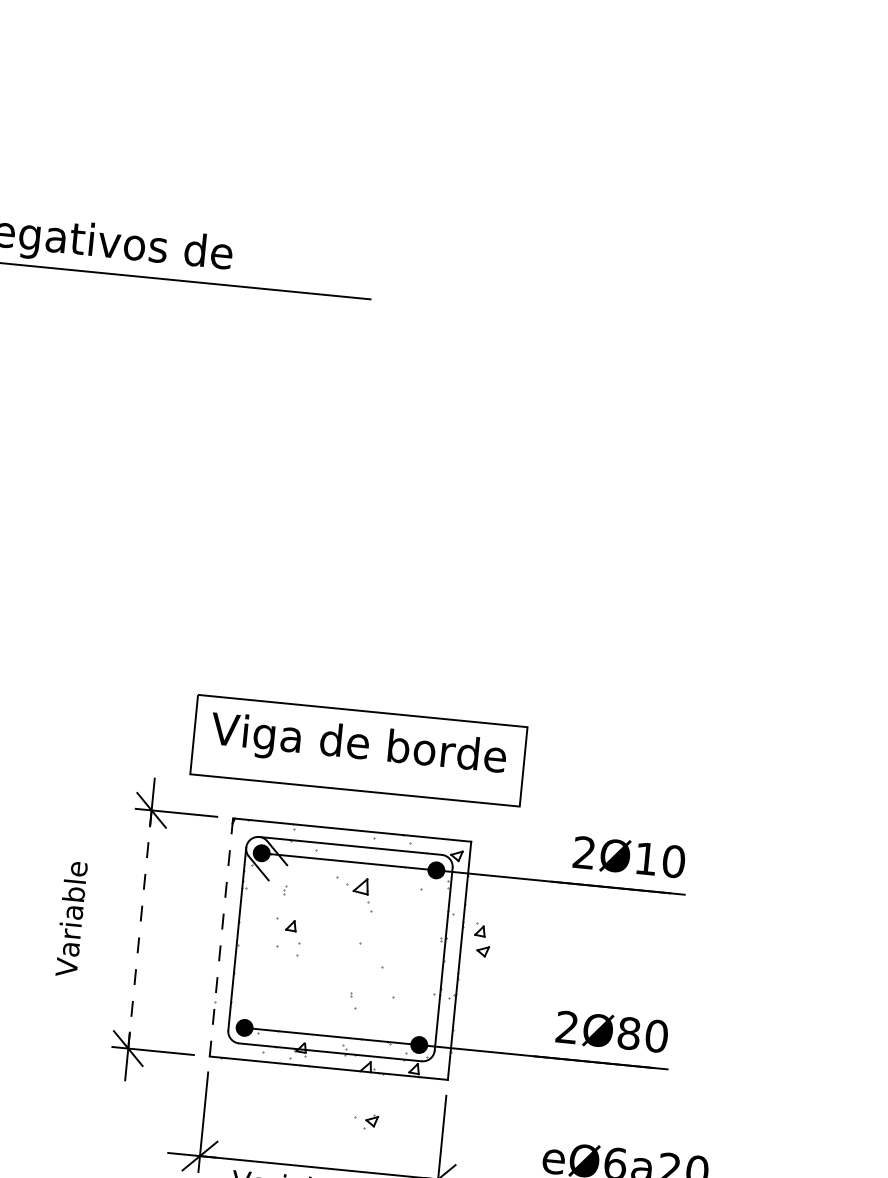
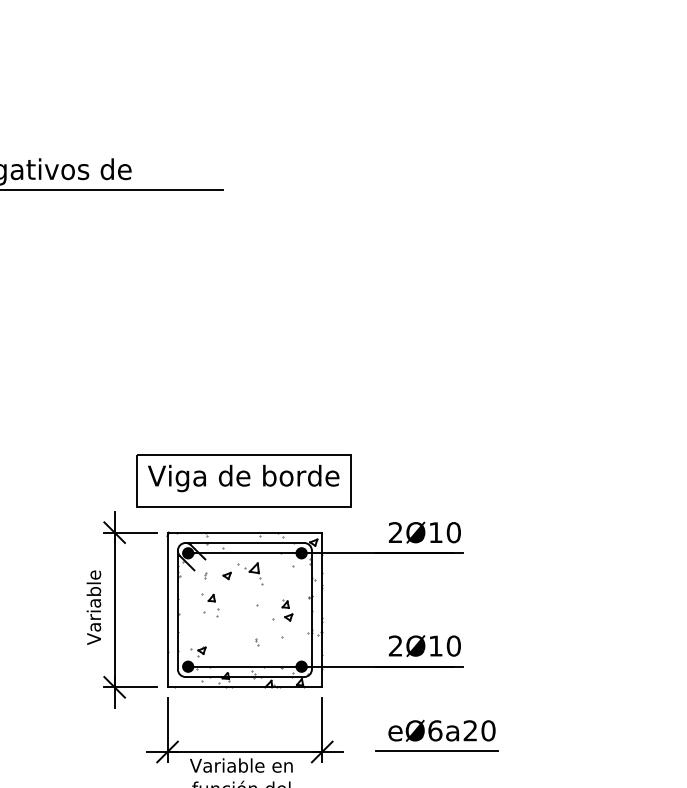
part: (317, 893) -> (226, 575), added
text: (70, 918) -> (93, 607), moved
line: (139, 928) -> (114, 609), dashed -> solid
line: (221, 938) -> (167, 610), dashed -> solid
part: (482, 940) -> (287, 610), moved
part: (354, 1001) -> (257, 642), size x0.62
text: (628, 1032) -> (435, 645), 2Ø80 -> 2Ø10
part: (366, 1121) -> (198, 651), moved

